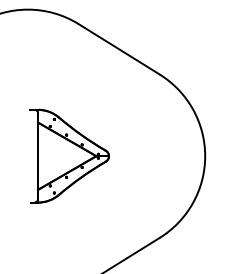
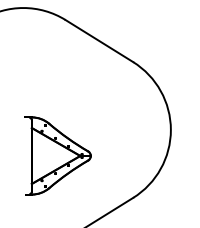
part: (68, 155) -> (57, 155), moved

